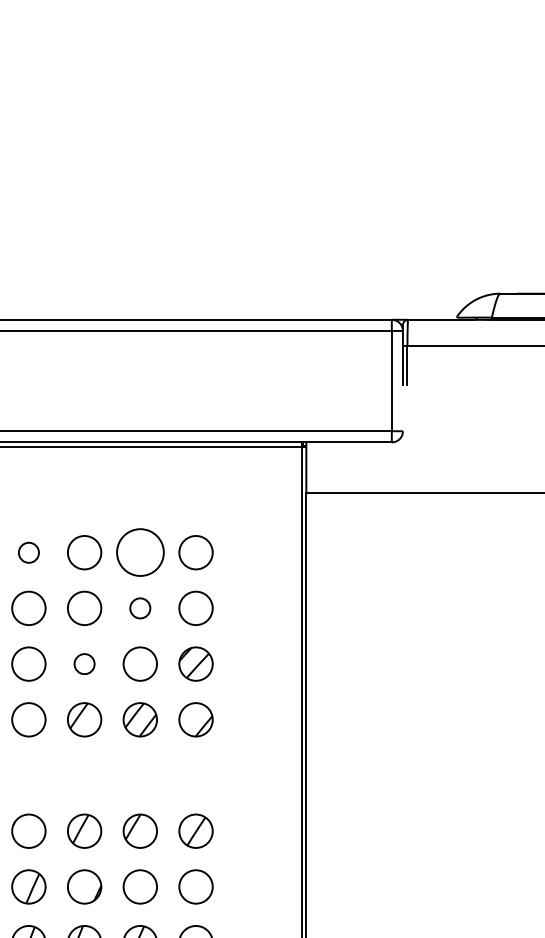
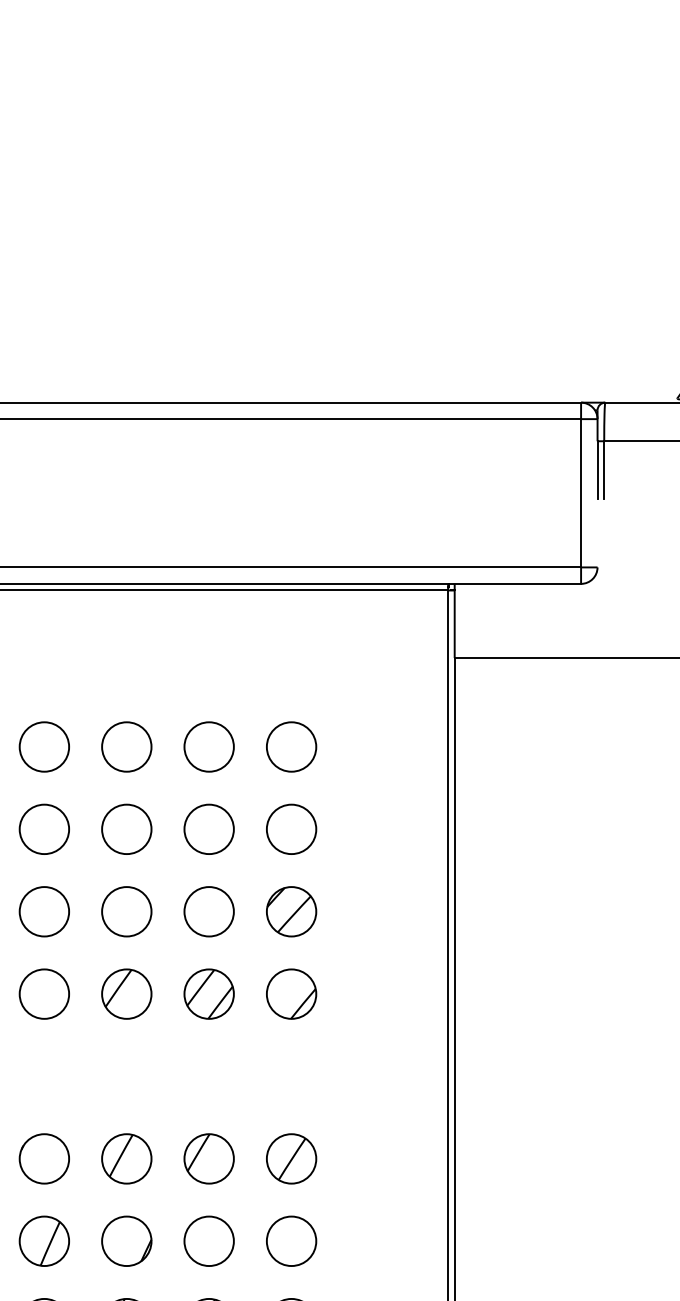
circle: (28, 552) -> (43, 746), size x1.67
circle: (139, 552) -> (207, 746), size x0.71
circle: (140, 608) -> (209, 829), size x1.67
circle: (84, 663) -> (126, 910), size x1.67

